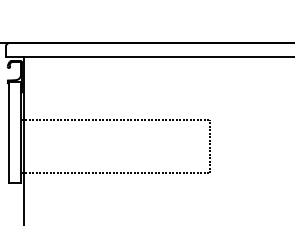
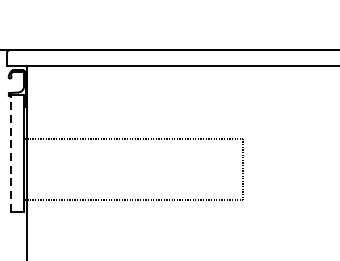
line: (9, 132) -> (10, 153), solid -> dashed

